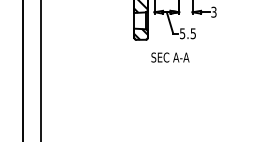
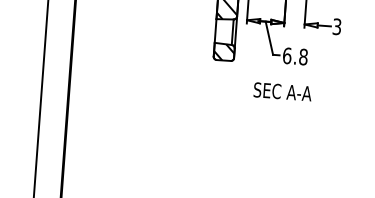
text: (187, 33) -> (294, 56), 5.5 -> 6.8
text: (170, 57) -> (282, 91), moved

